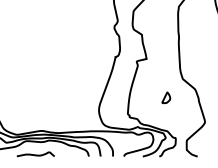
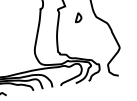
part: (166, 97) -> (78, 17), moved

